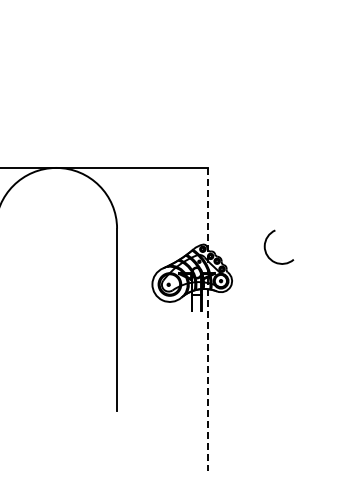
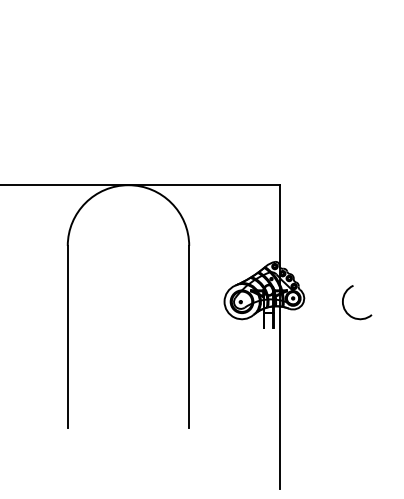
arc: (266, 250) -> (344, 305), moved
line: (208, 319) -> (280, 336), dashed -> solid

